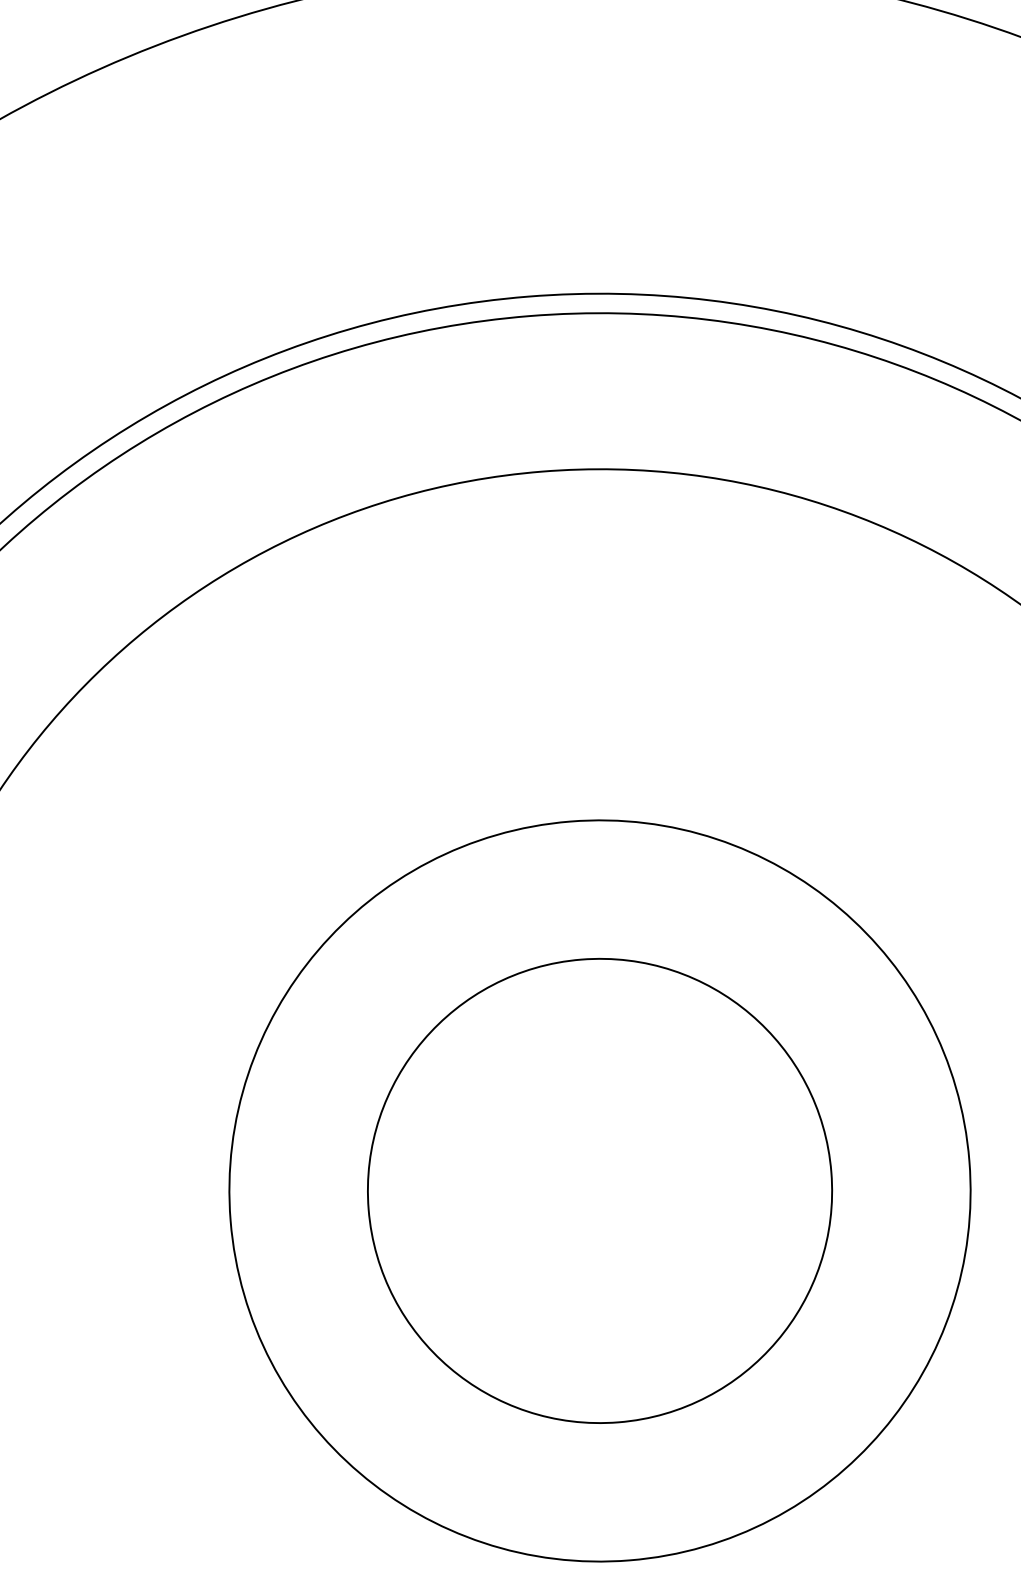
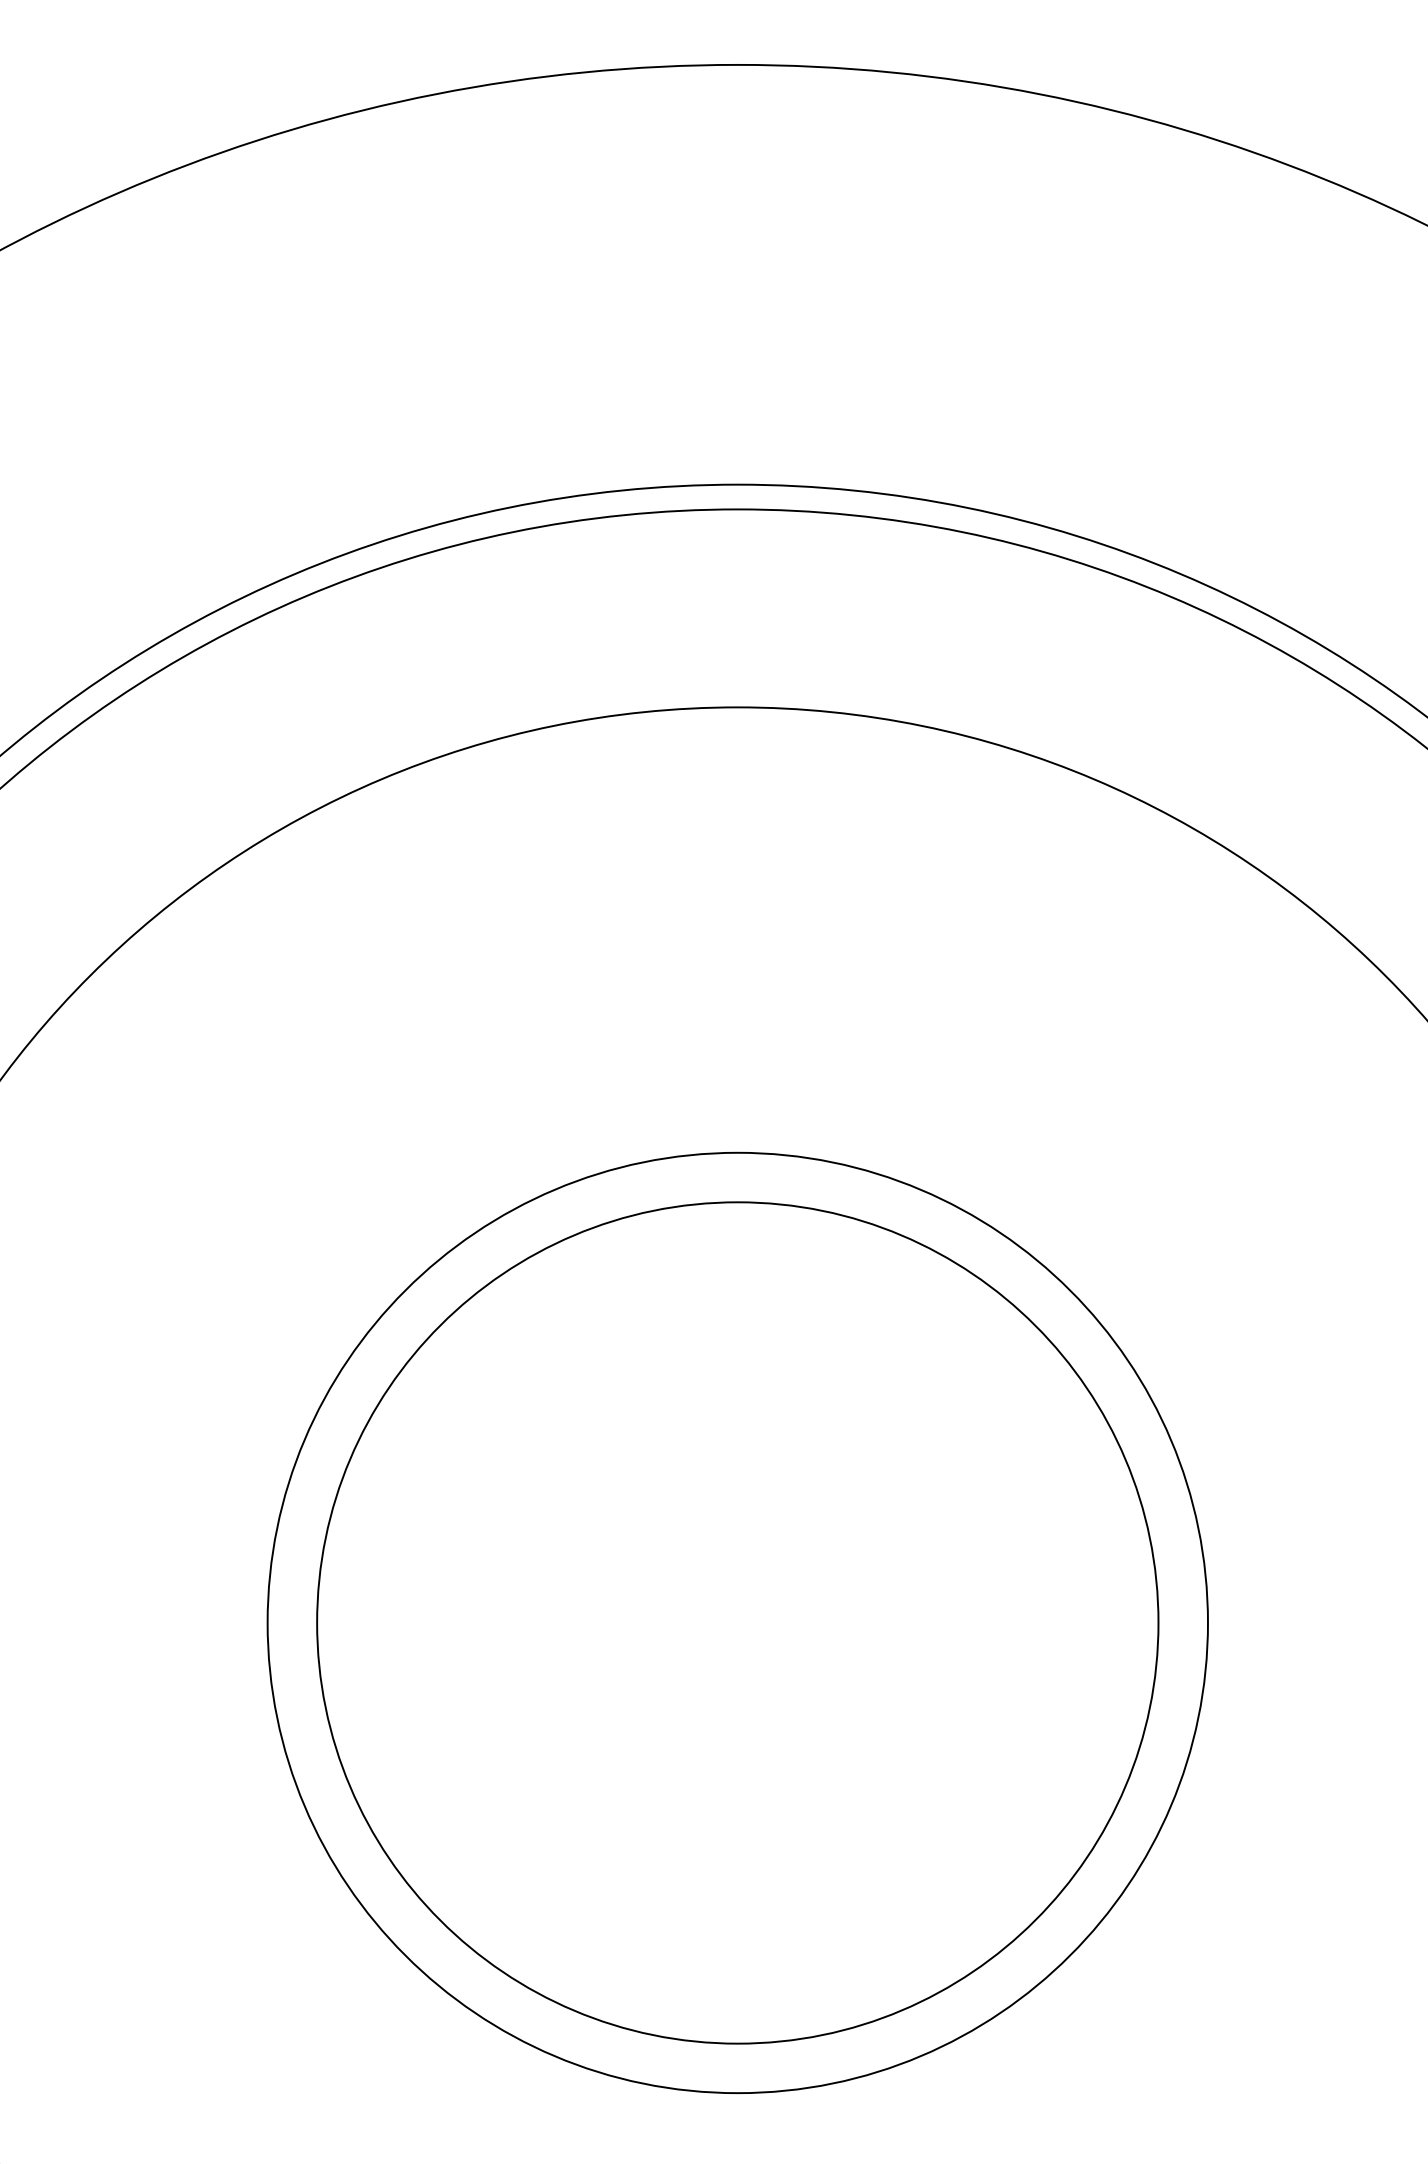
circle: (599, 1190) -> (737, 1622), size x1.43

